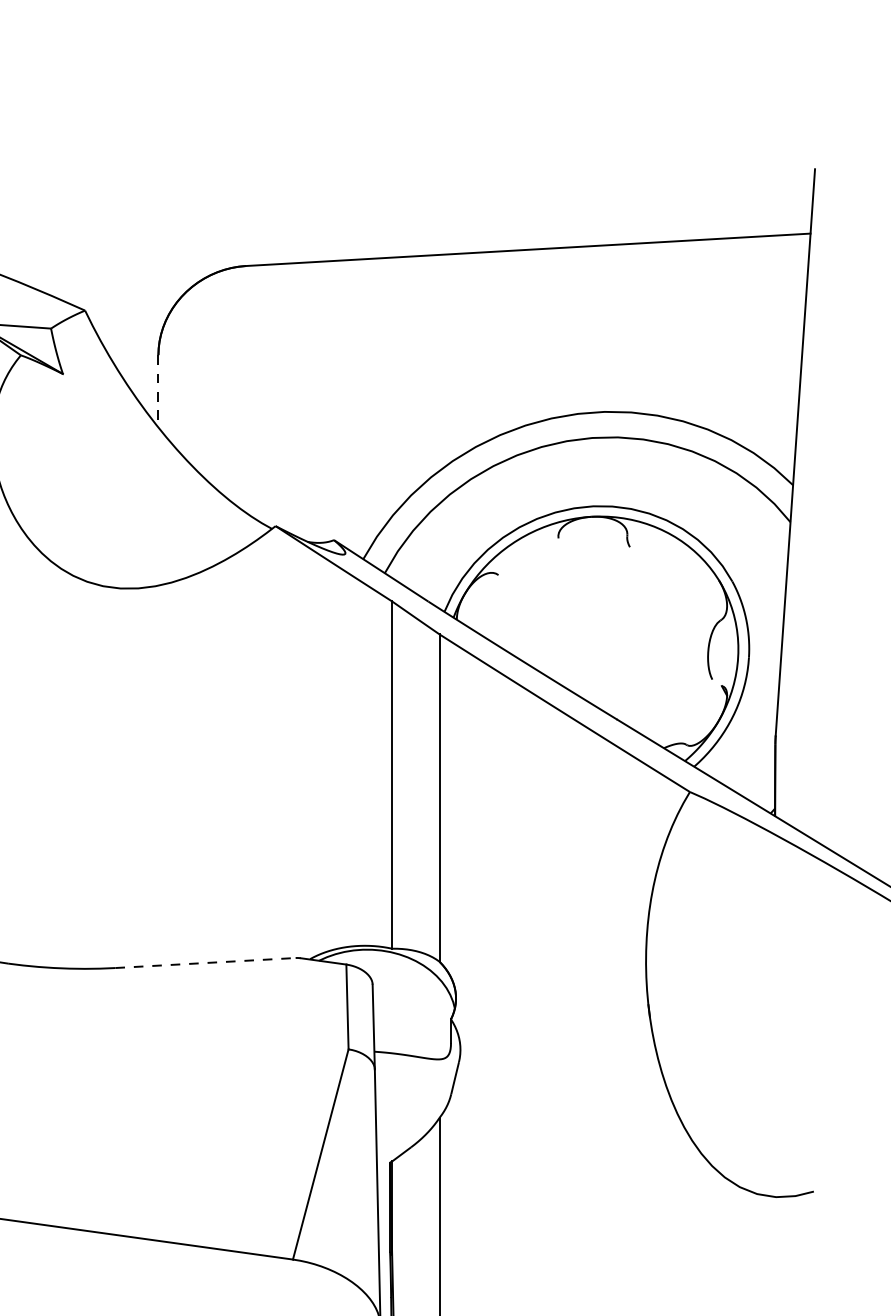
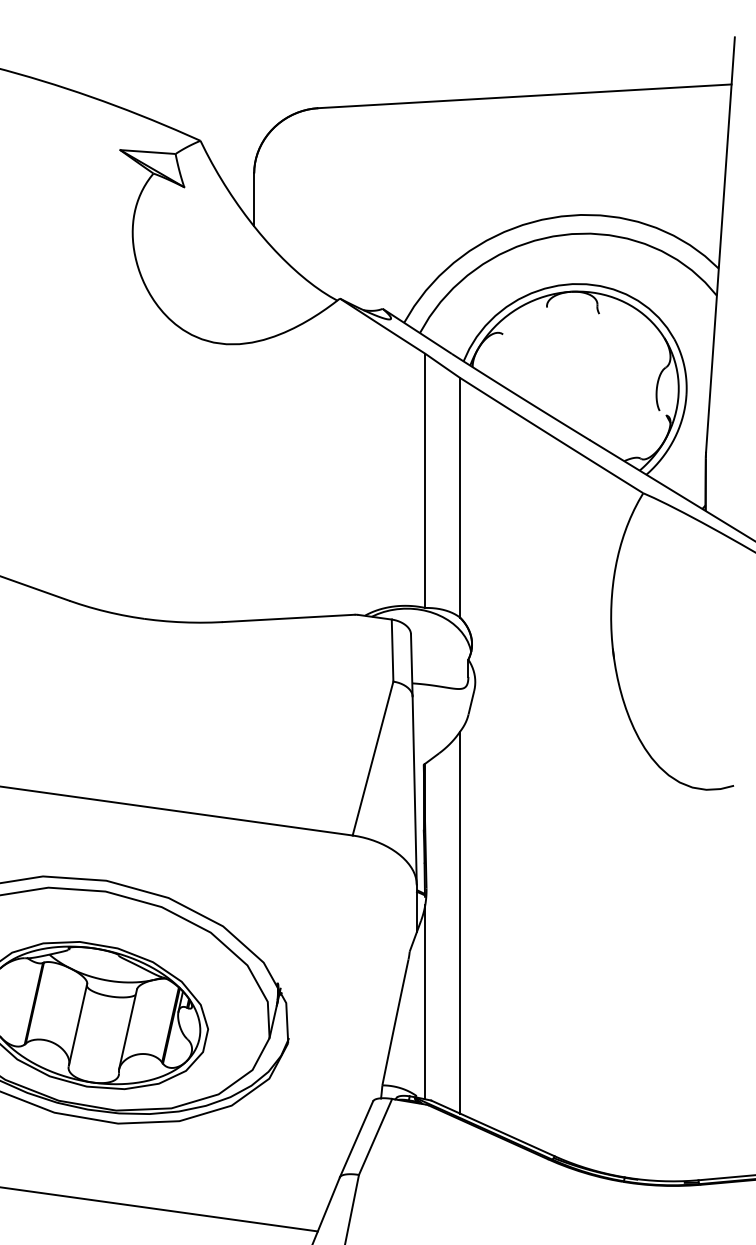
line: (158, 392) -> (254, 200), dashed -> solid
line: (206, 963) -> (289, 618), dashed -> solid

